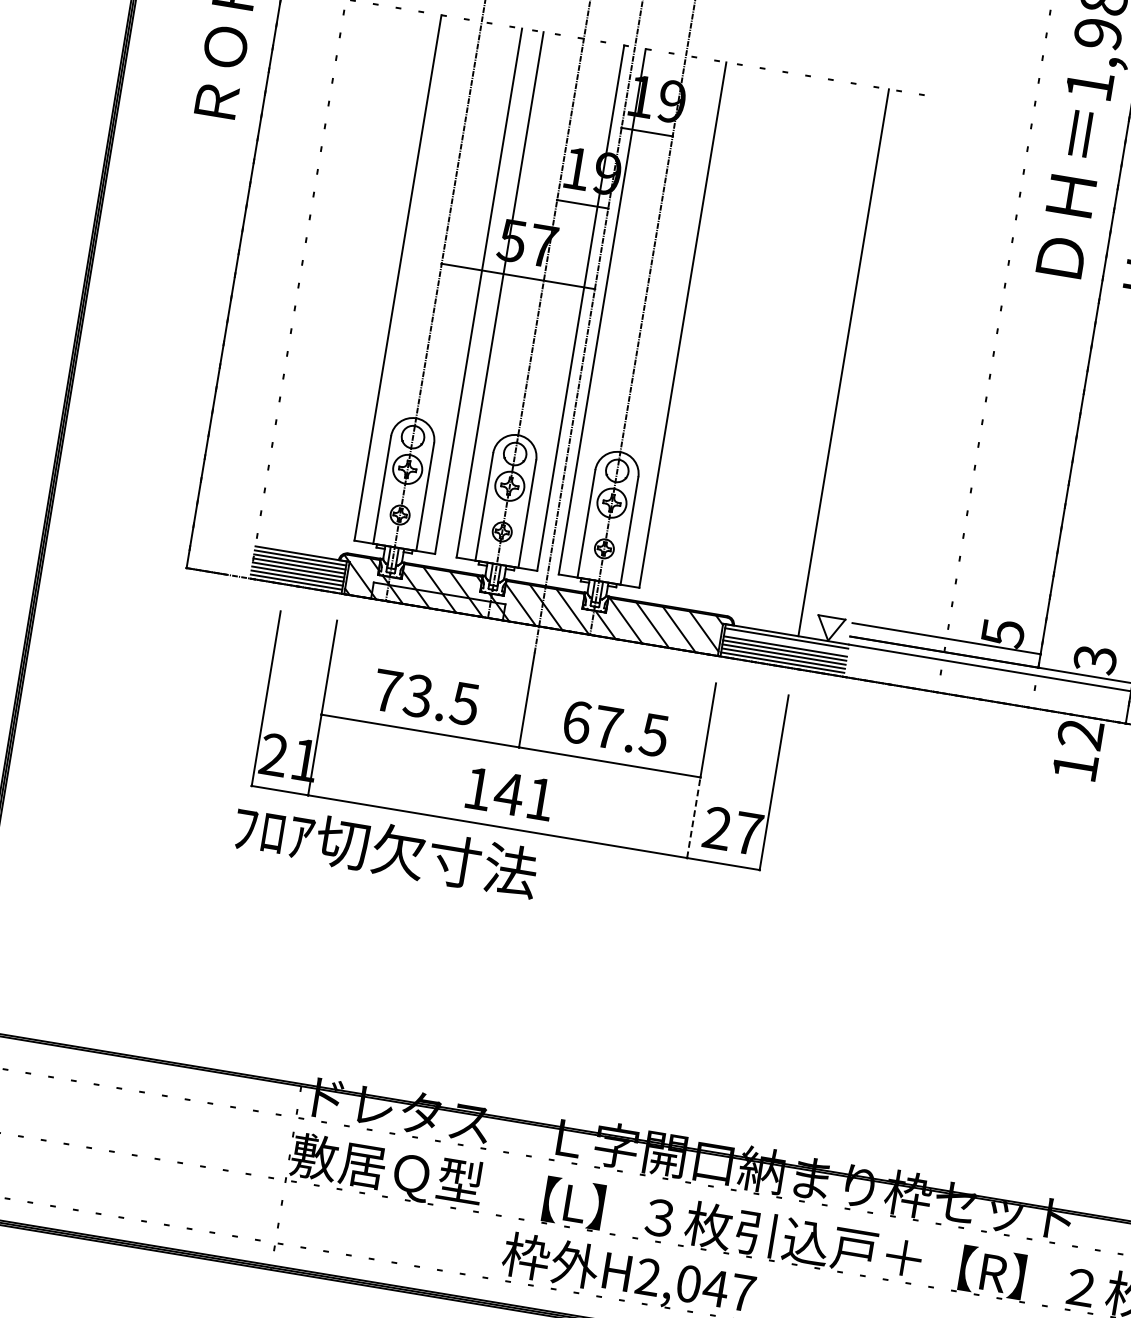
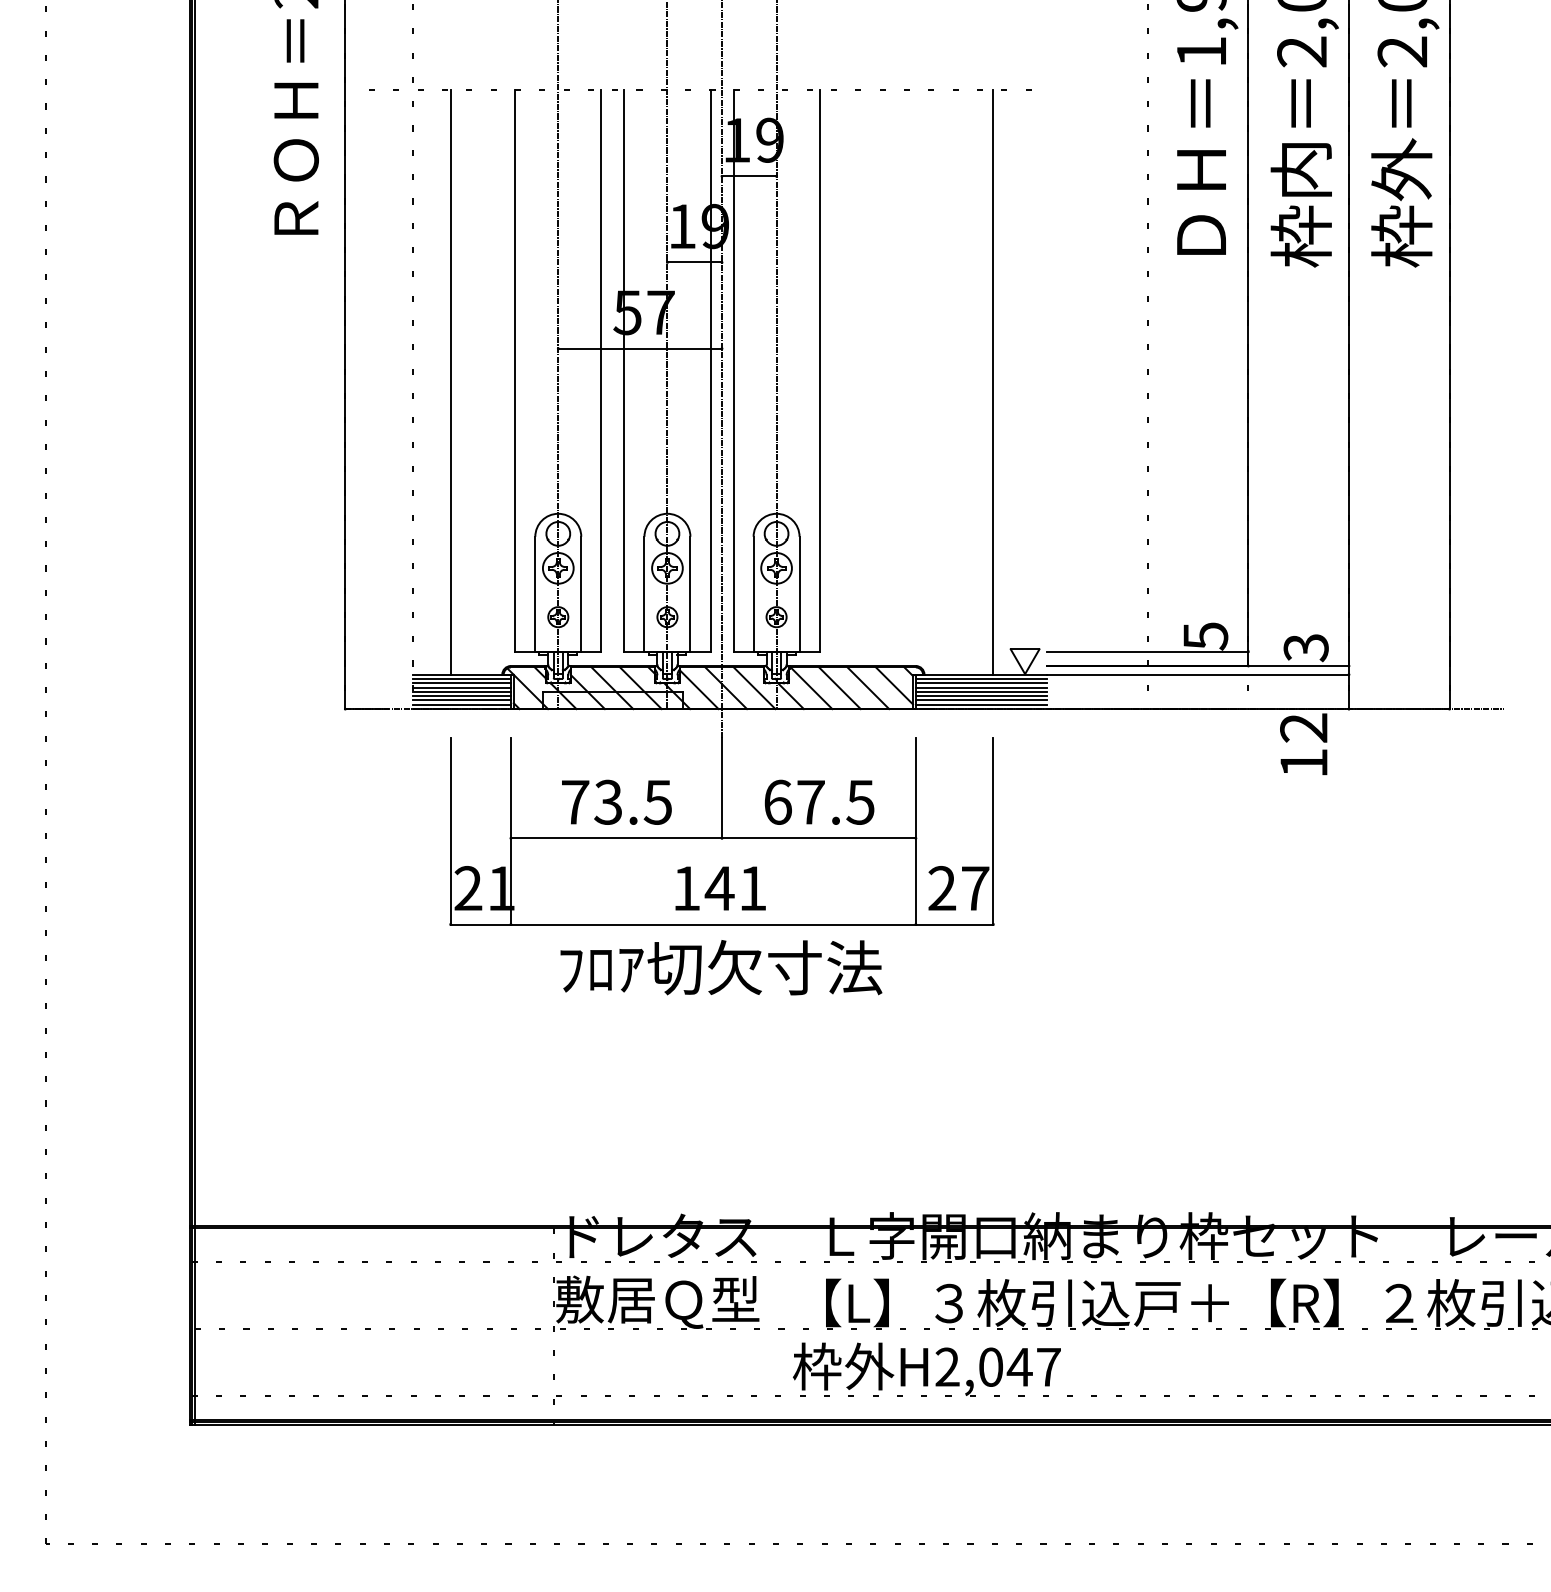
line: (335, 278) -> (450, 382), added
line: (785, 642) -> (981, 683), added
line: (693, 816) -> (915, 880), dashed -> solid
text: (386, 849) -> (721, 967), moved

